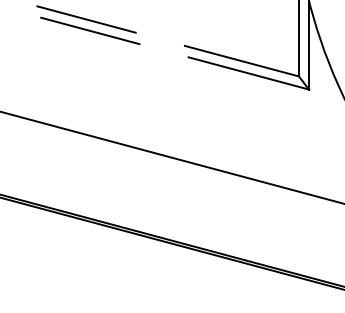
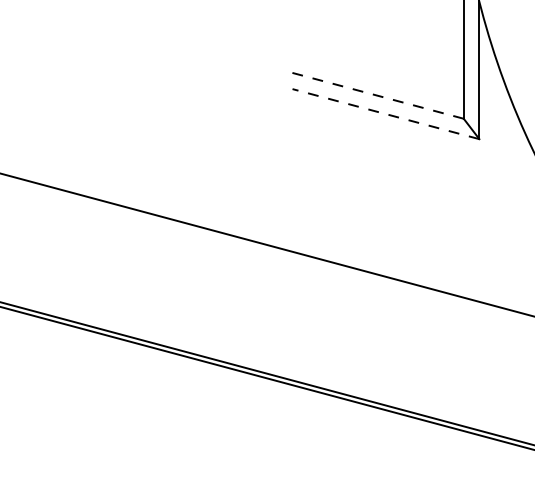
line: (86, 19) -> (134, 30), removed
line: (90, 30) -> (140, 47), removed
line: (241, 61) -> (374, 95), solid -> dashed
line: (248, 73) -> (385, 114), solid -> dashed

